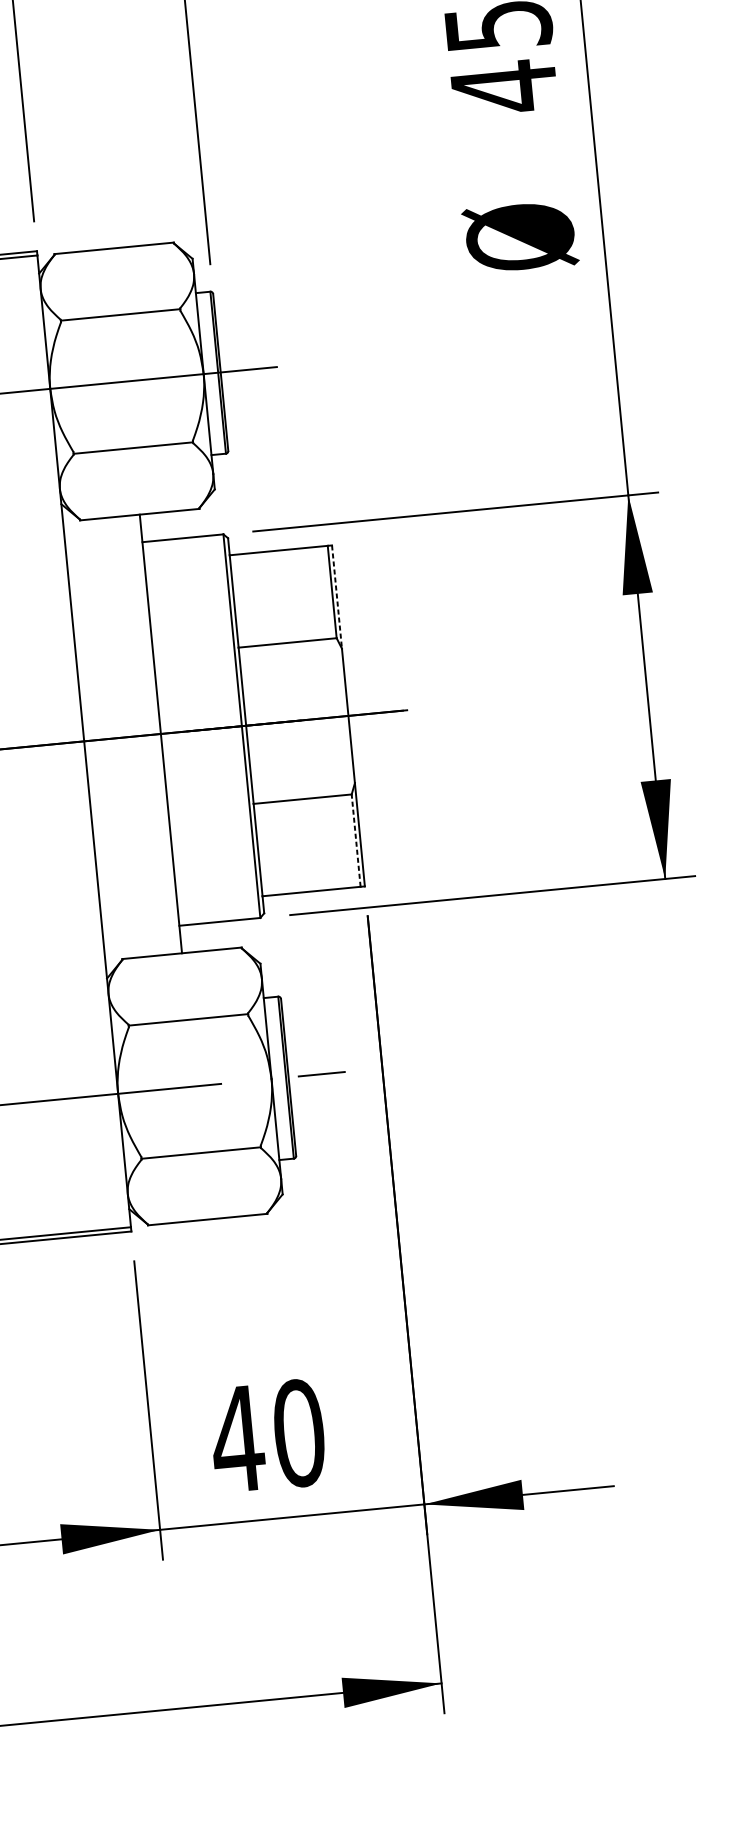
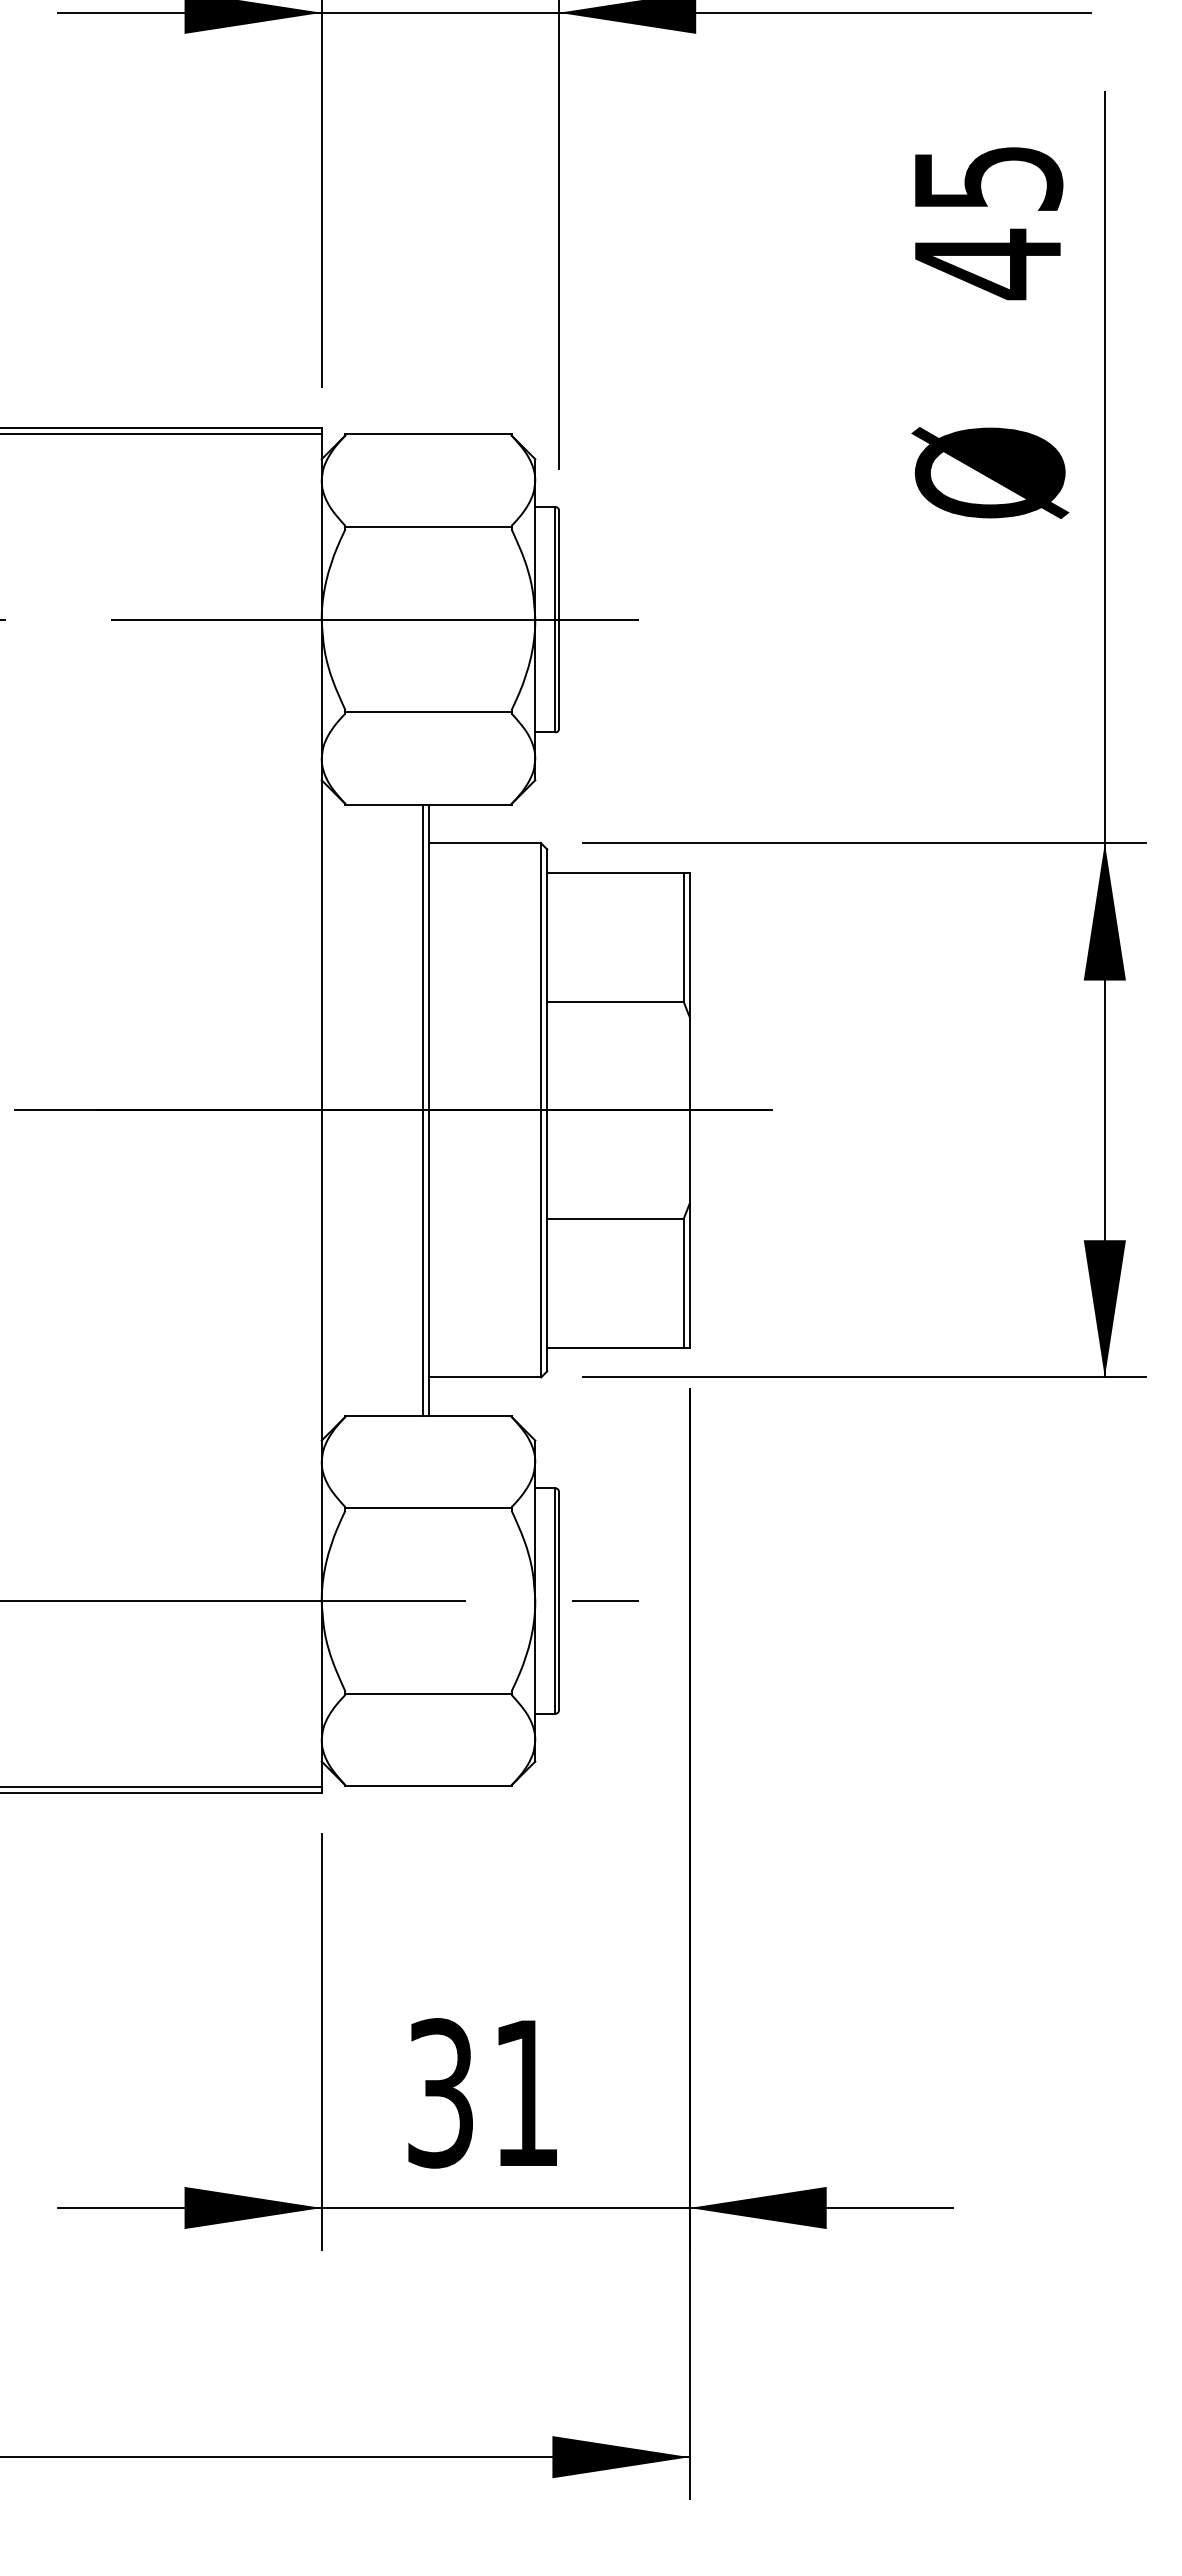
line: (336, 596) -> (689, 944), dashed -> solid
line: (156, 734) -> (422, 1110), added
line: (356, 839) -> (683, 1282), dashed -> solid
text: (267, 1436) -> (482, 2093), 40 -> 31

